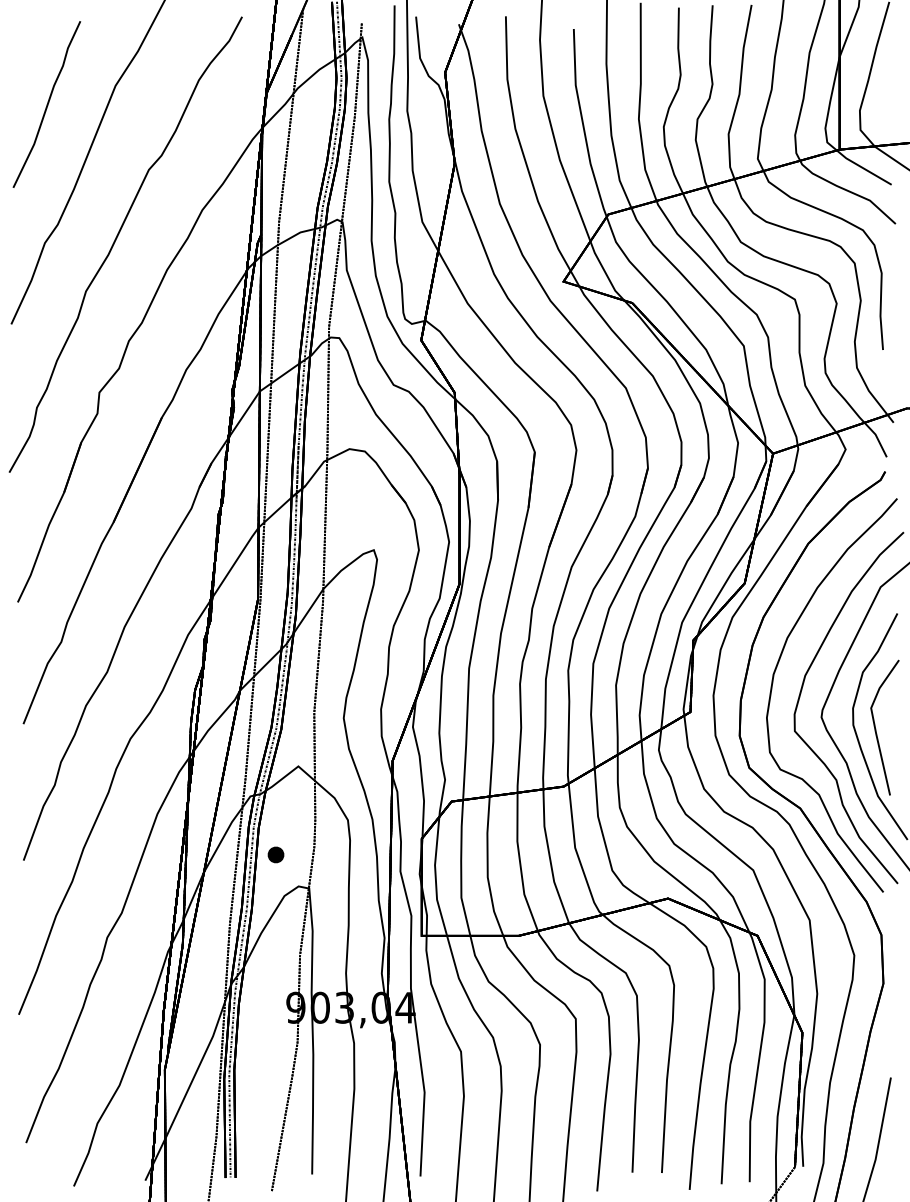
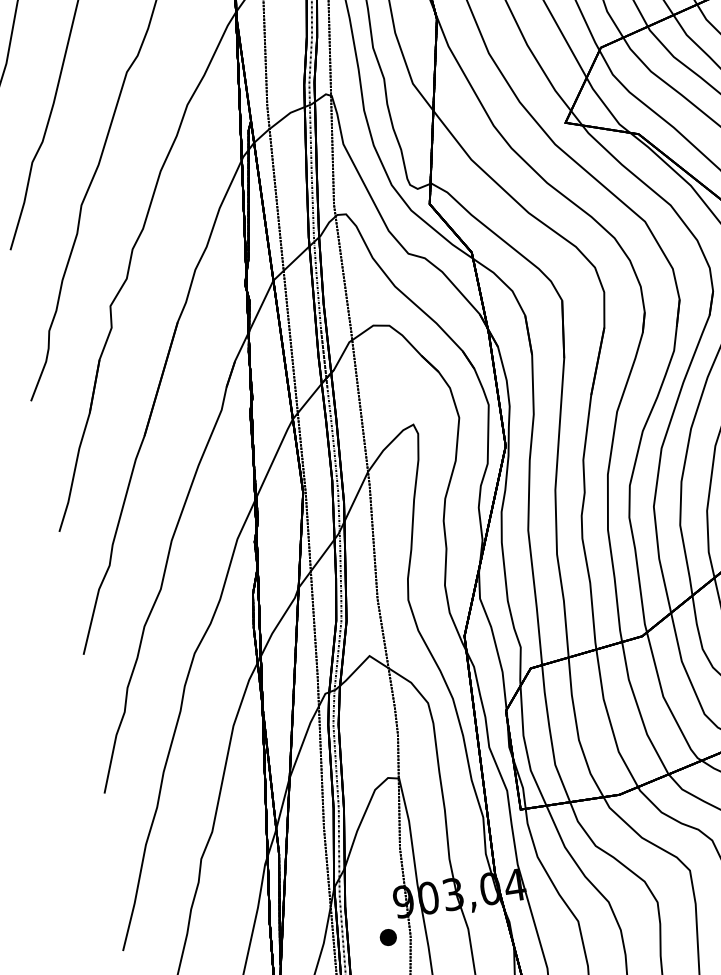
part: (275, 854) -> (387, 937), moved

